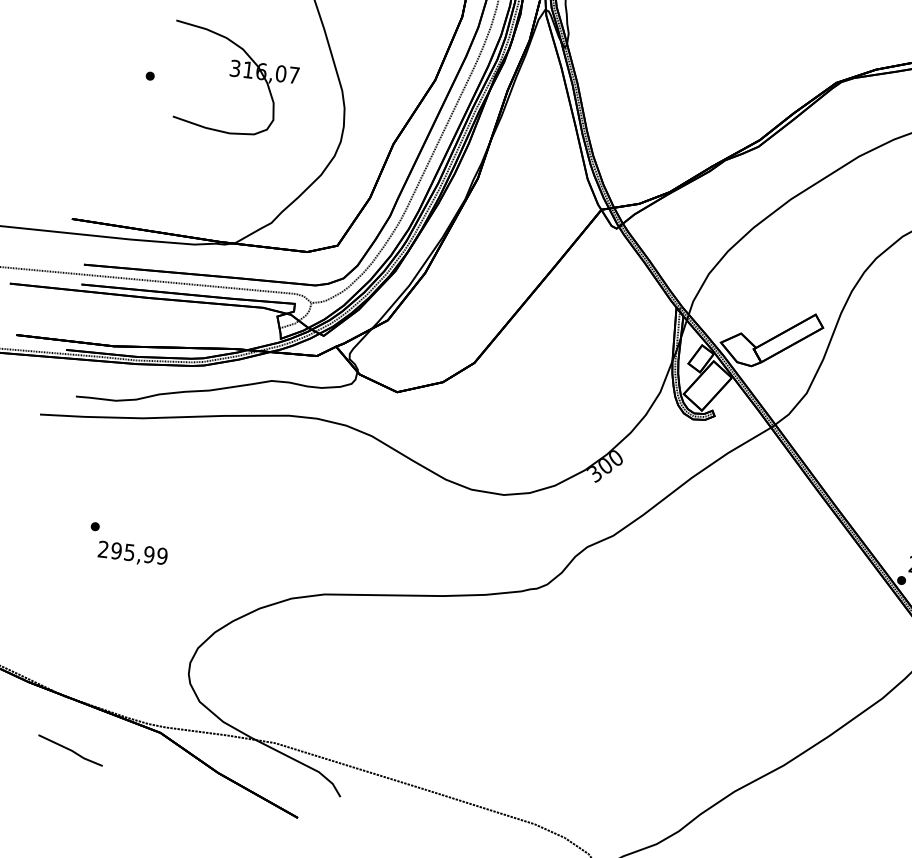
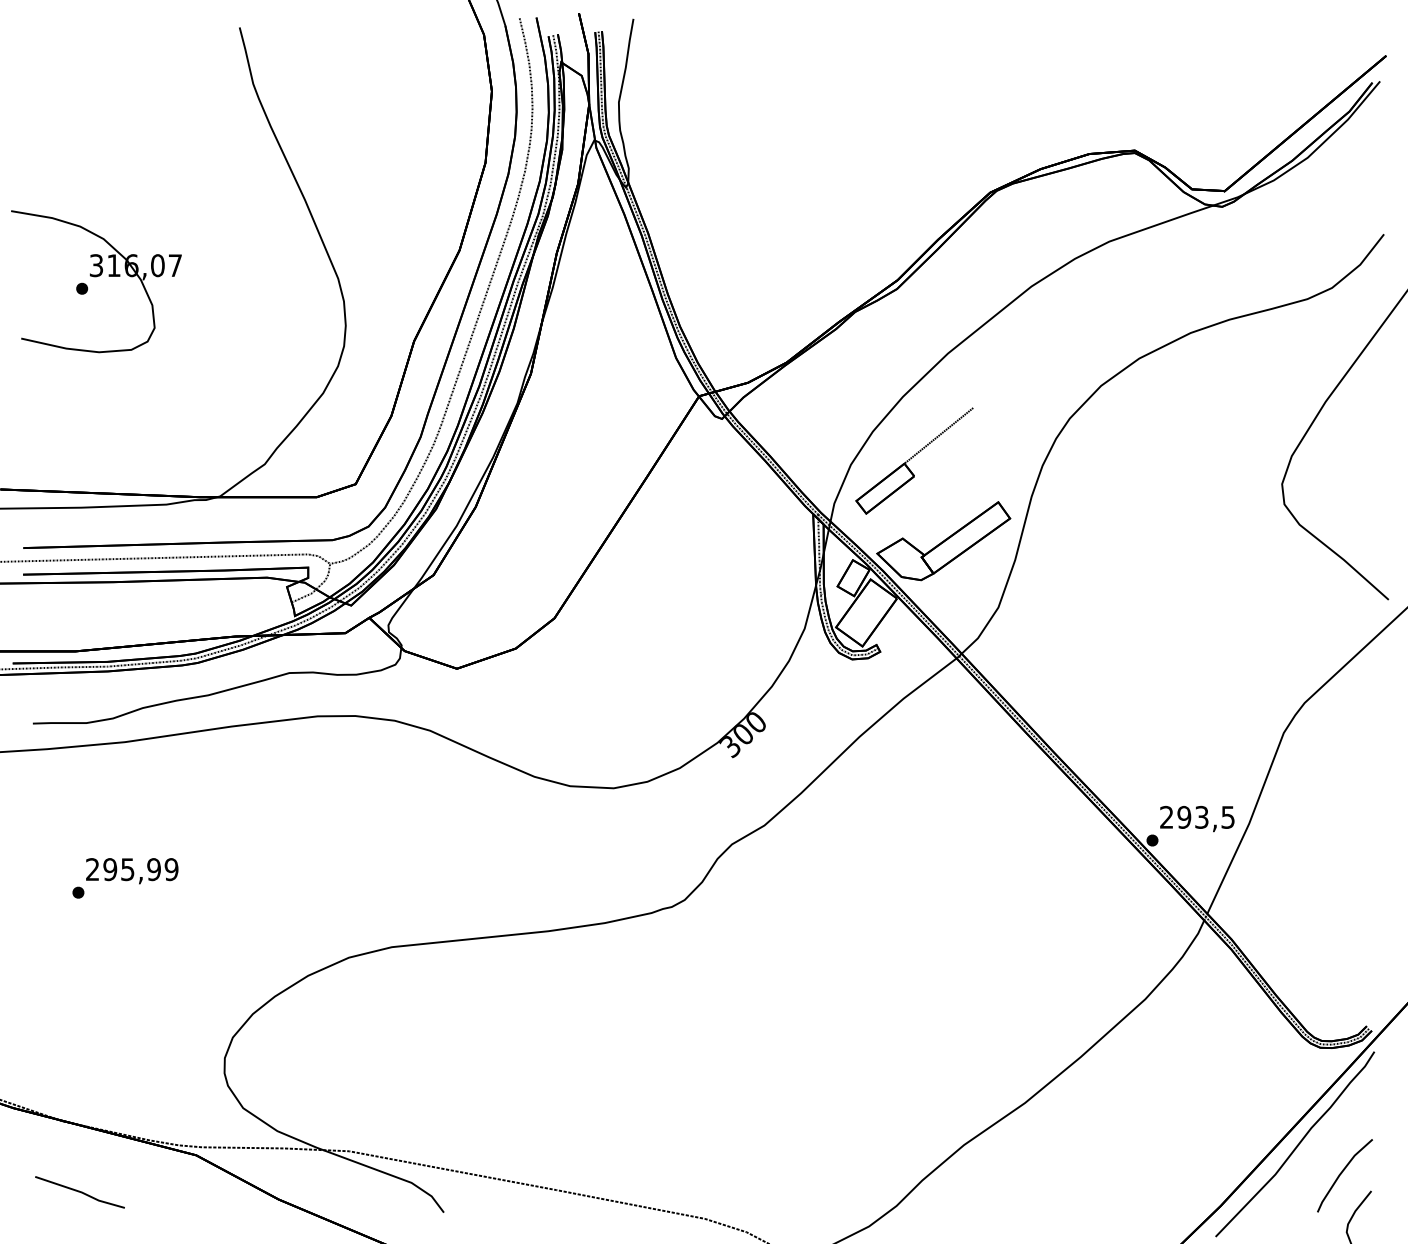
part: (233, 80) -> (96, 281), moved
part: (756, 276) -> (914, 460), added
text: (132, 554) -> (132, 871), moved

